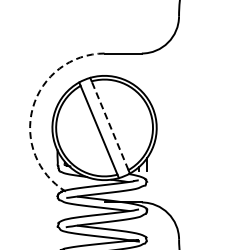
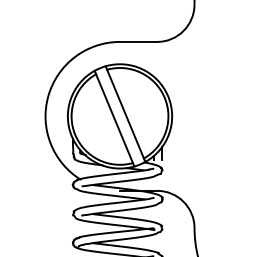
arc: (33, 108) -> (48, 96), dashed -> solid
line: (110, 125) -> (125, 113), dashed -> solid

